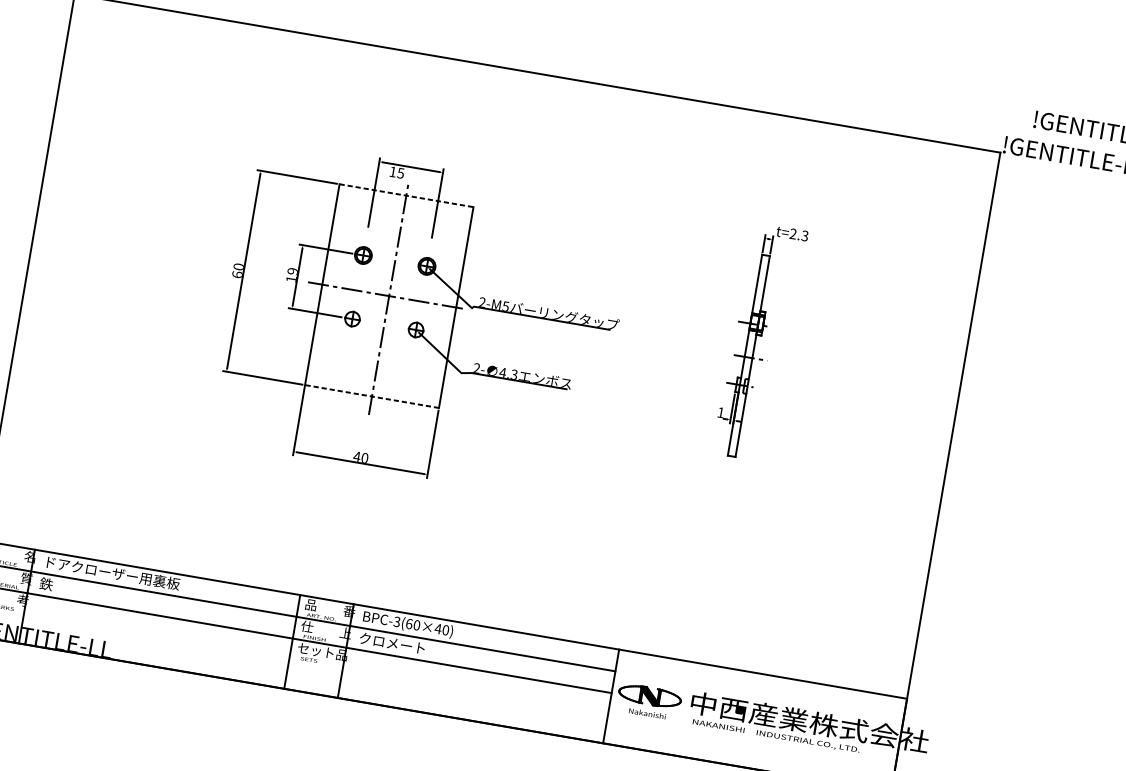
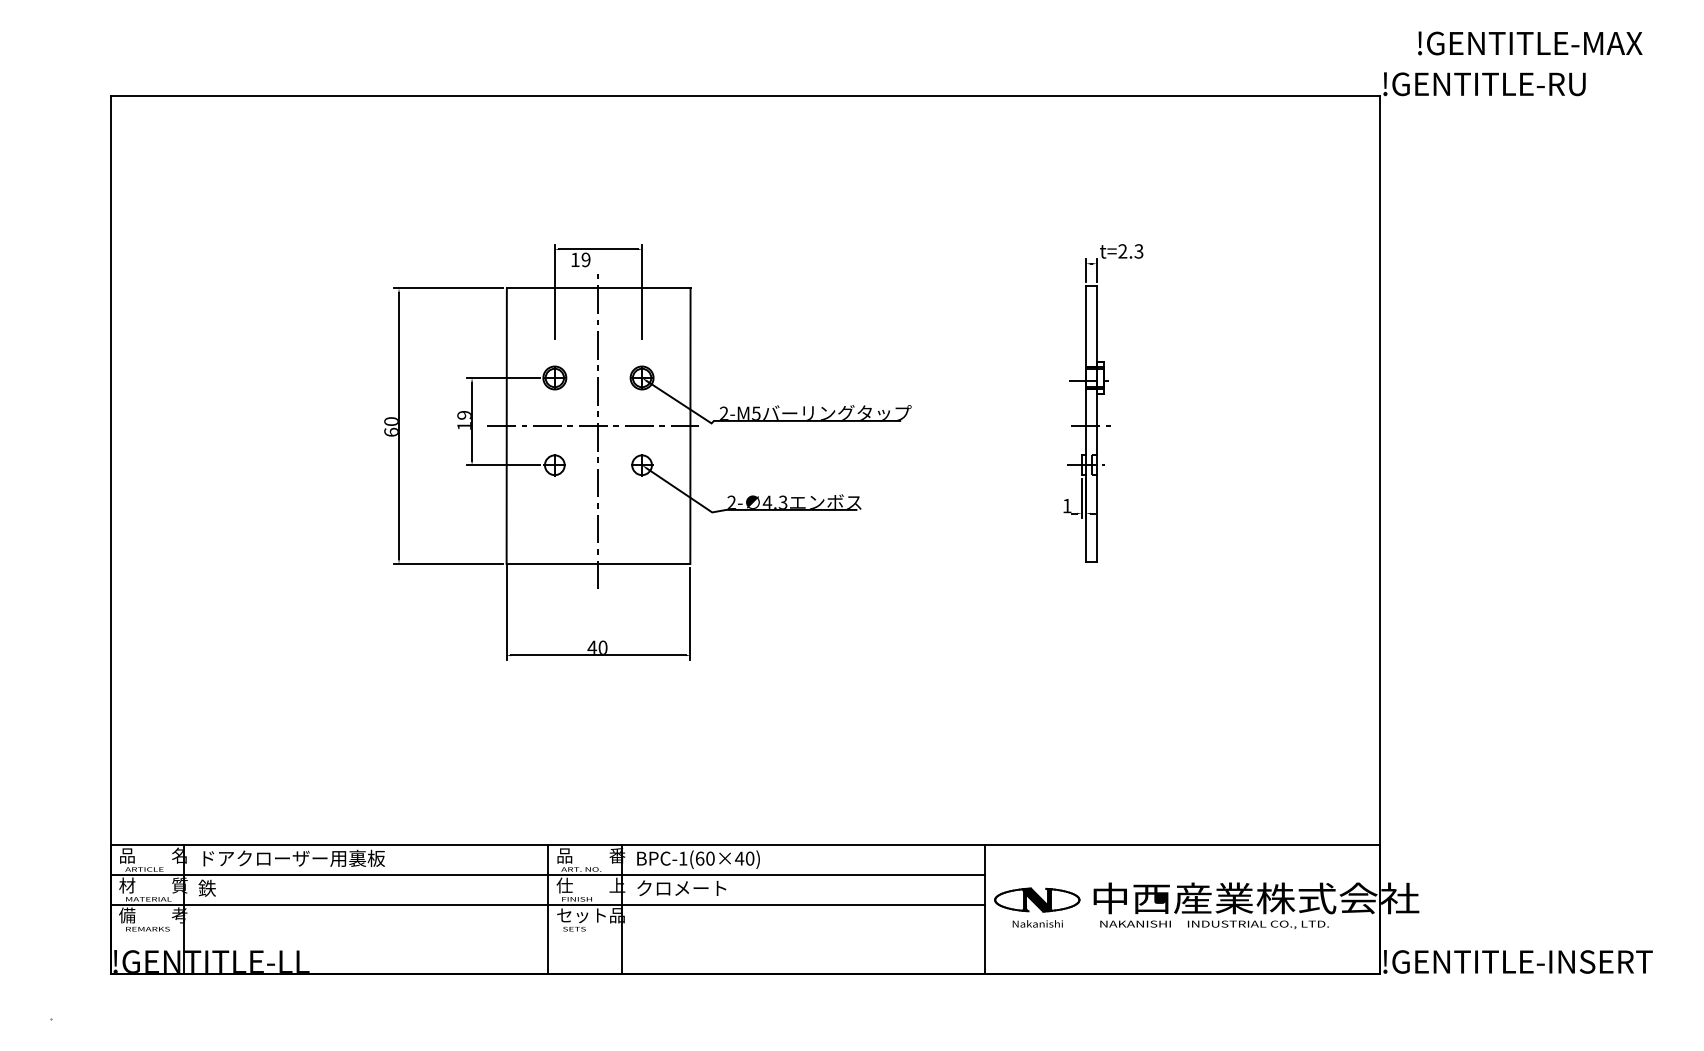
text: (400, 172) -> (585, 259), 15 -> 19
line: (406, 195) -> (598, 288), dashed -> solid
line: (371, 396) -> (598, 564), dashed -> solid
text: (396, 621) -> (682, 858), BPC-3(60×40) -> BPC-1(60×40)

